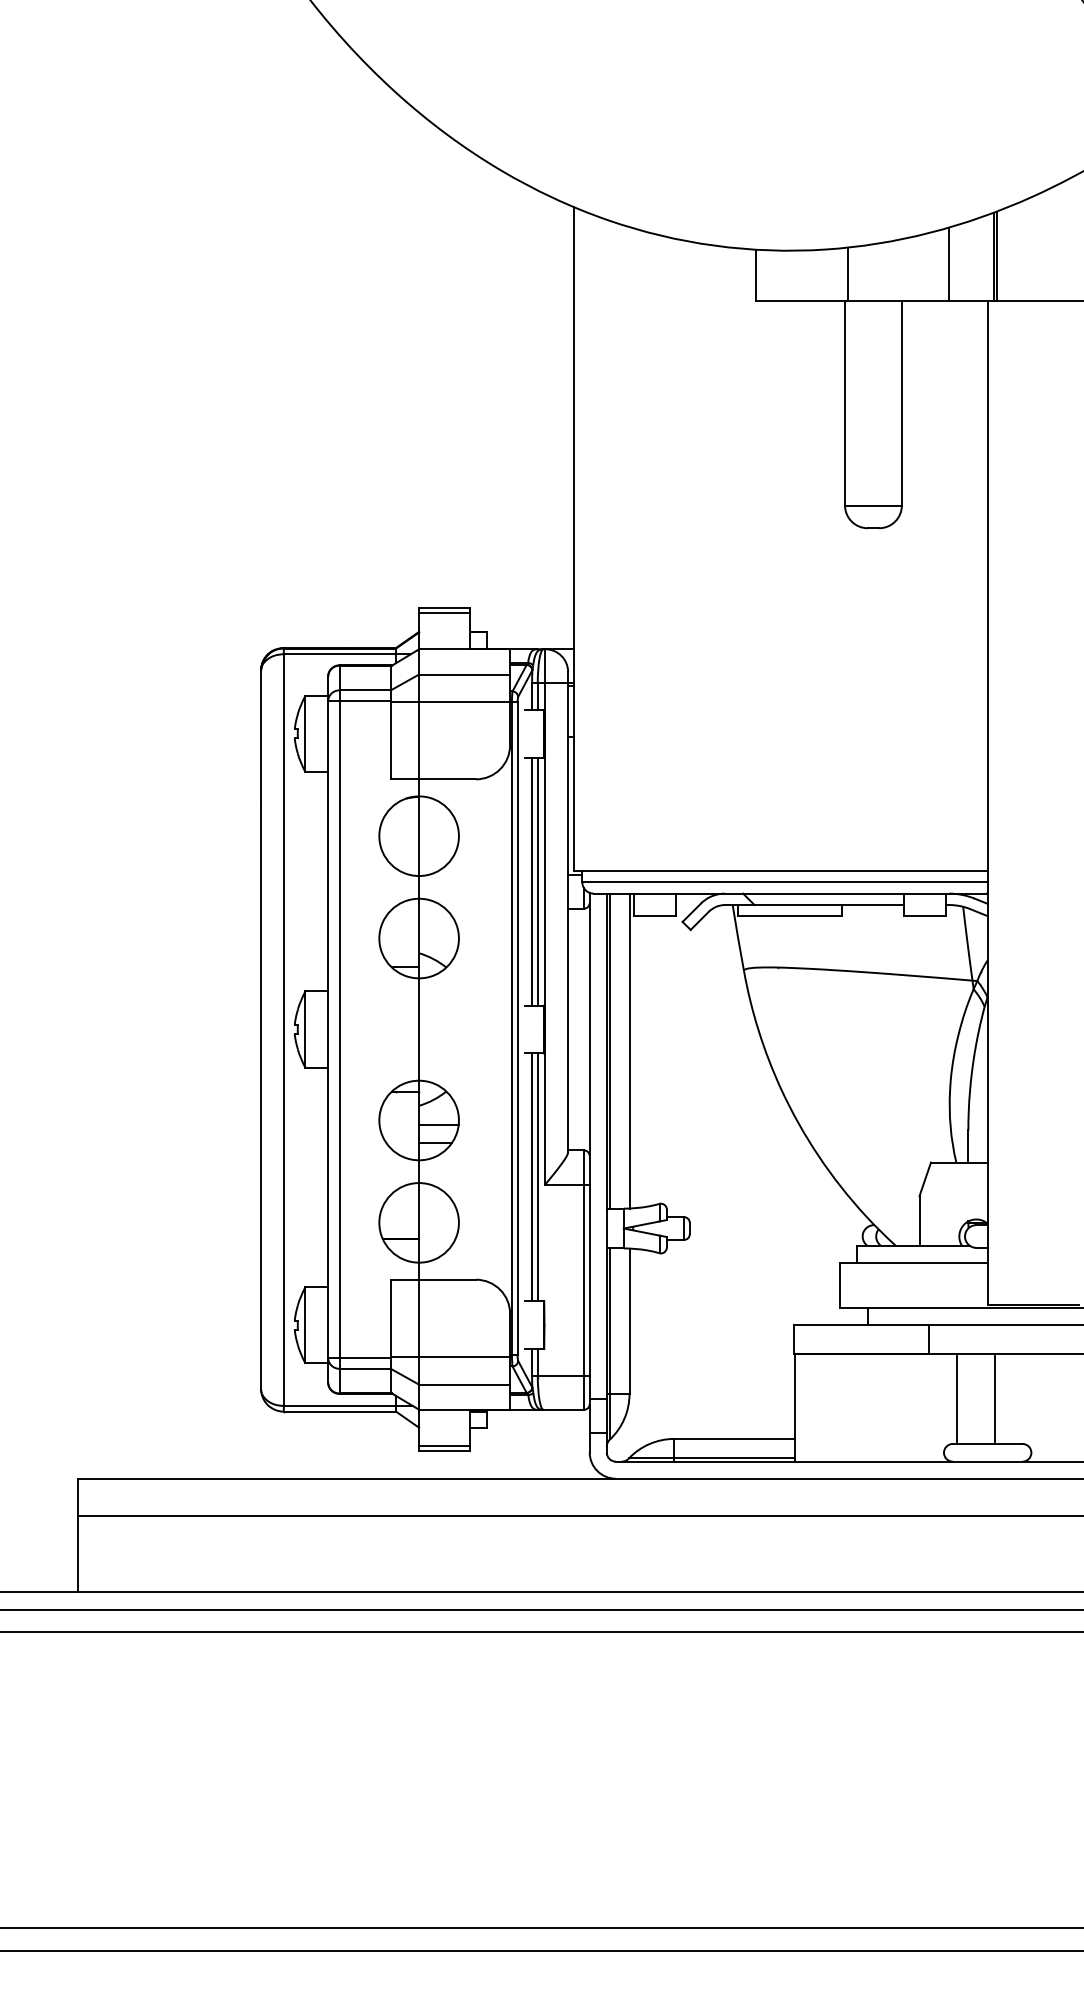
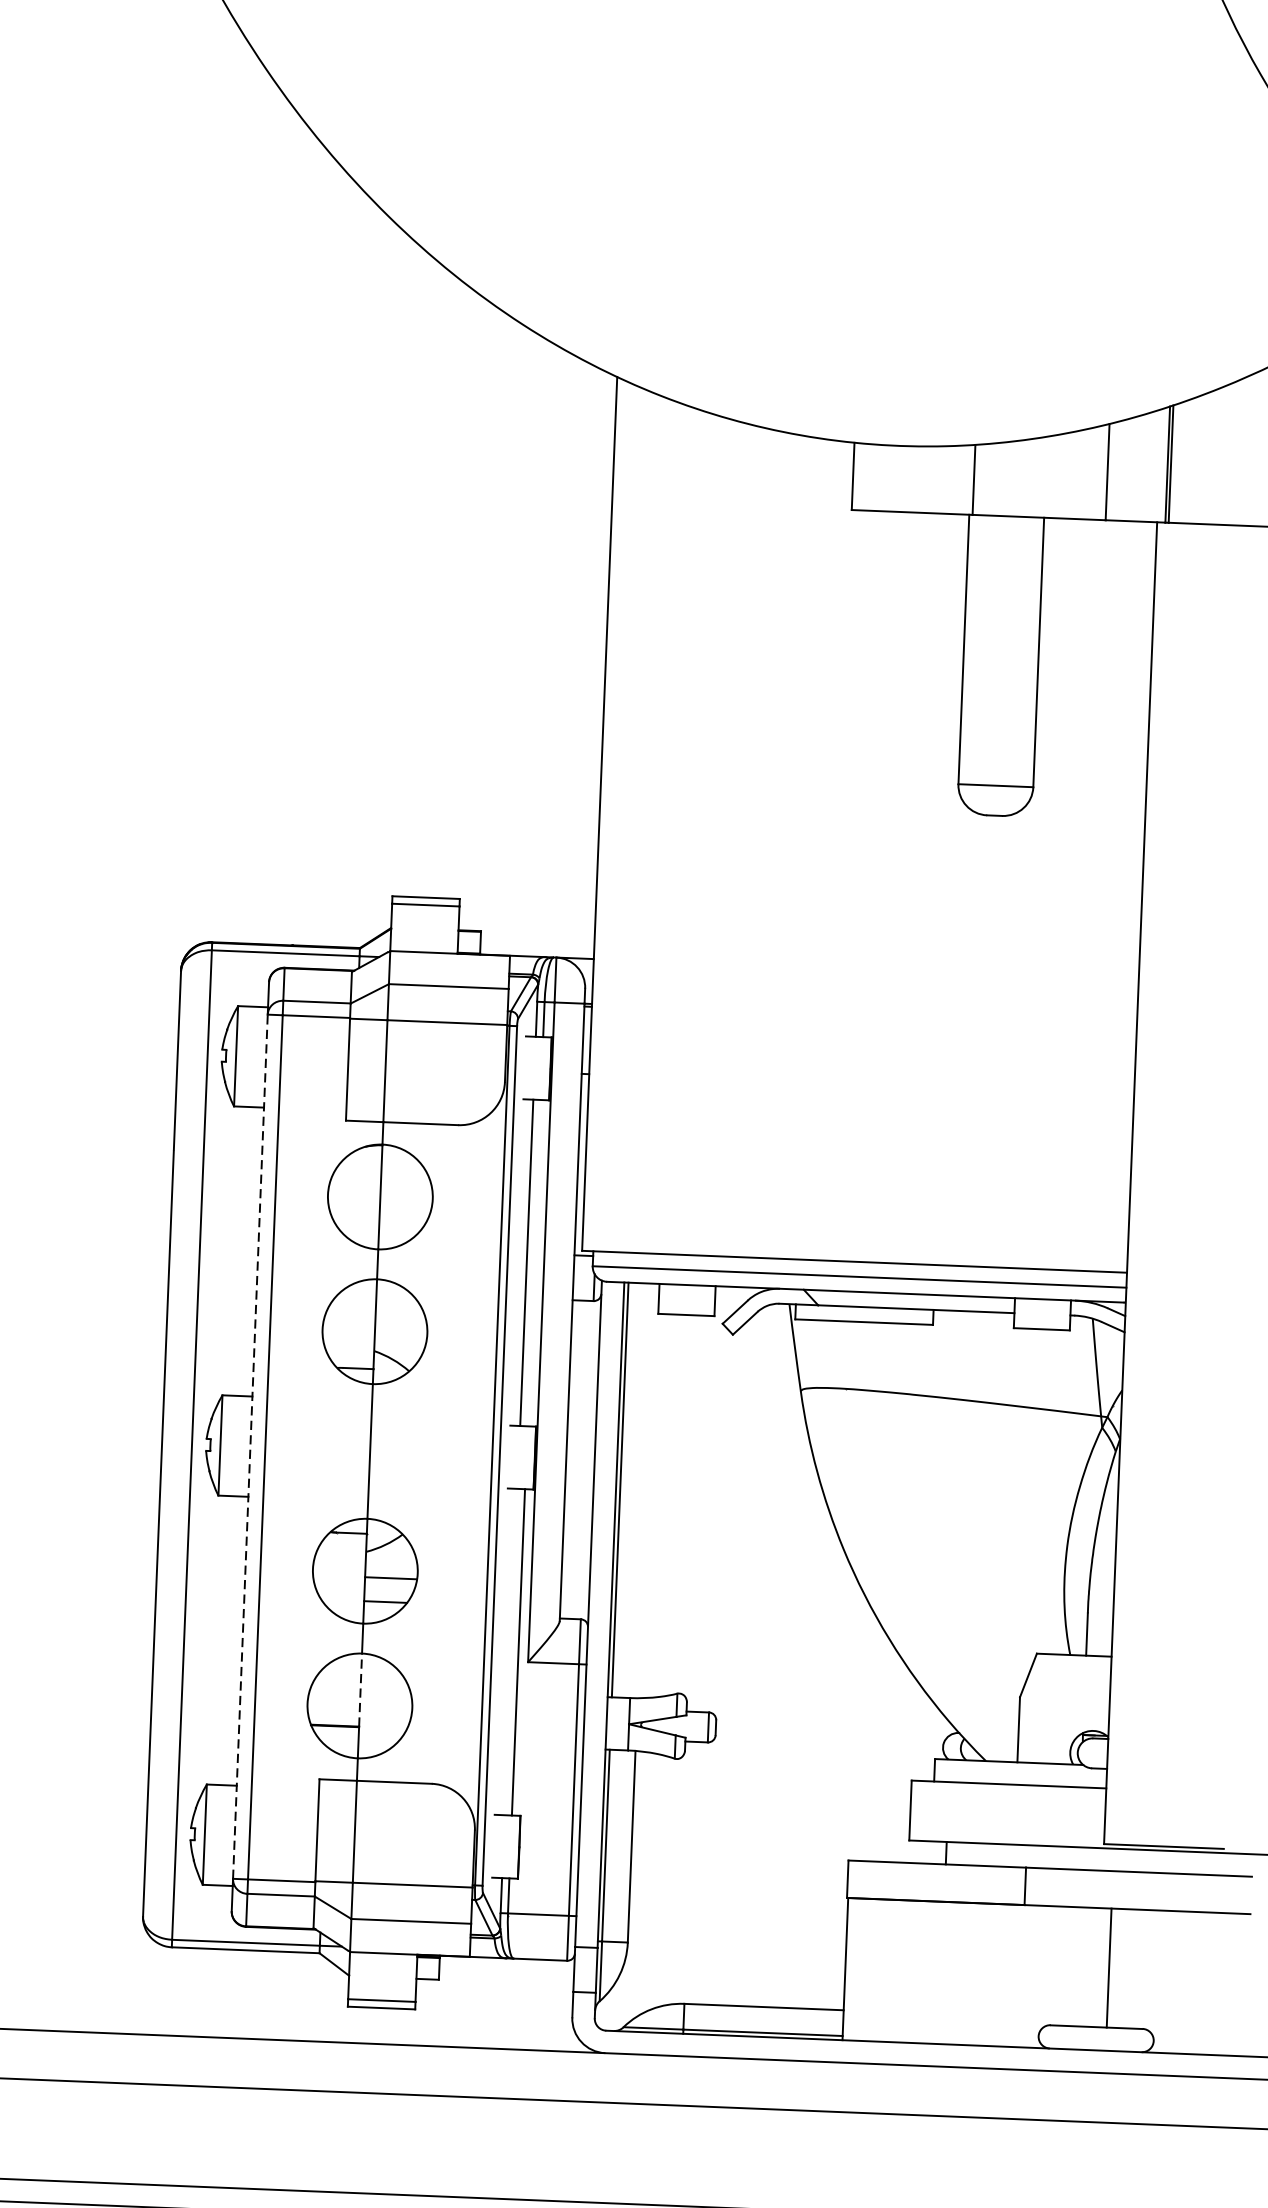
line: (537, 881) -> (533, 1262), removed
line: (328, 1029) -> (250, 1446), solid -> dashed
line: (629, 1050) -> (645, 1490), removed
line: (532, 1177) -> (511, 1652), removed
line: (419, 1210) -> (361, 1689), solid -> dashed
line: (957, 1398) -> (1059, 1965), removed

